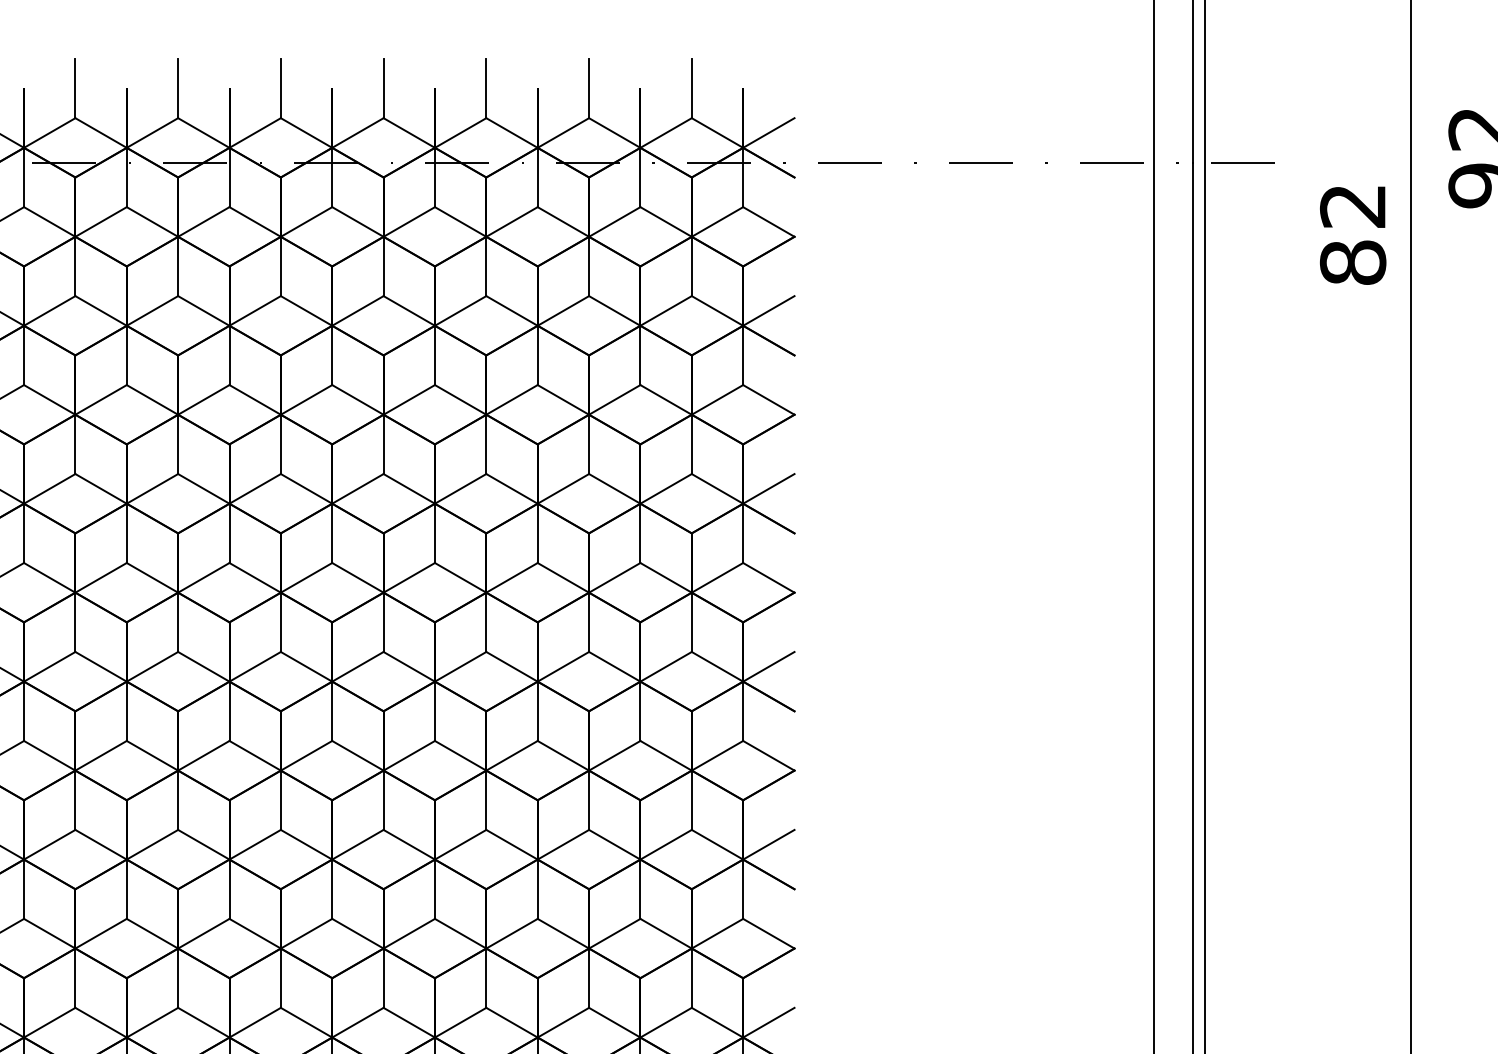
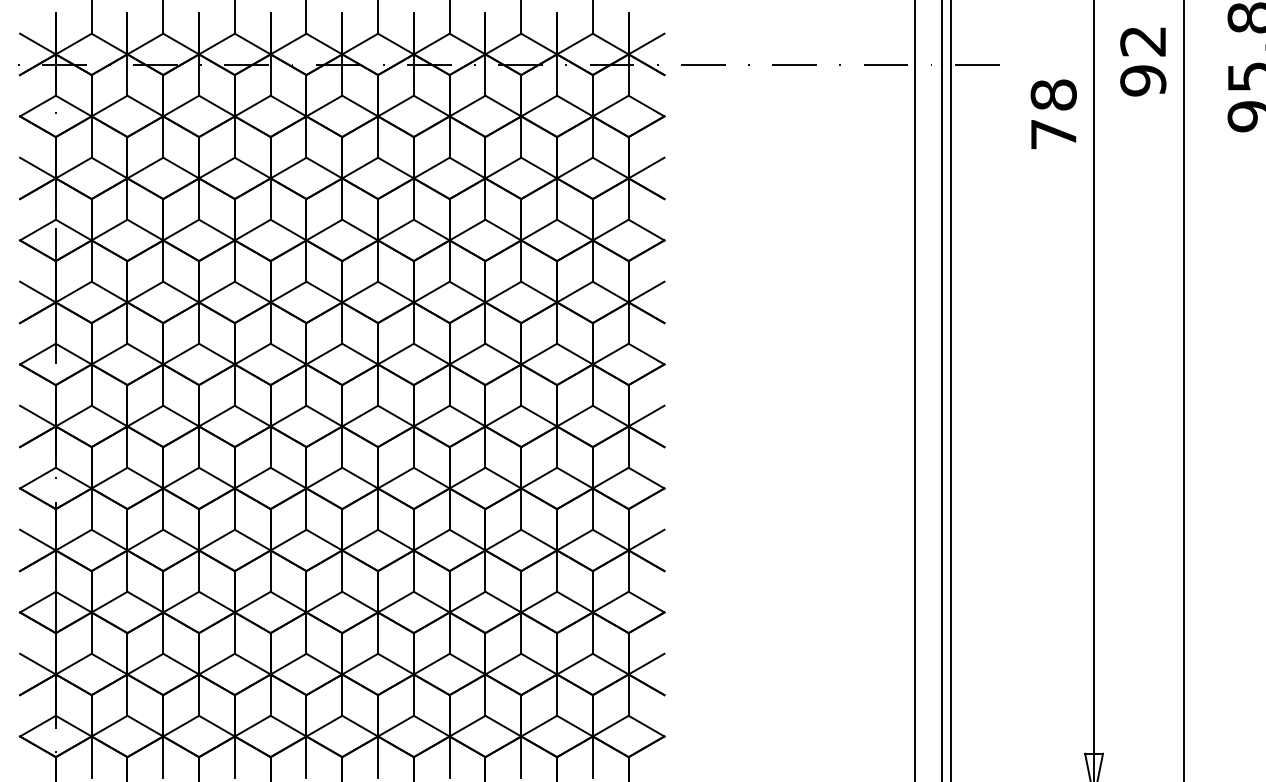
text: (1352, 234) -> (1053, 114), 82 -> 78

